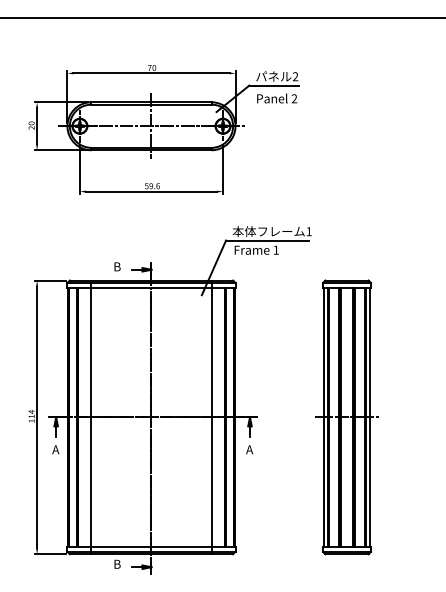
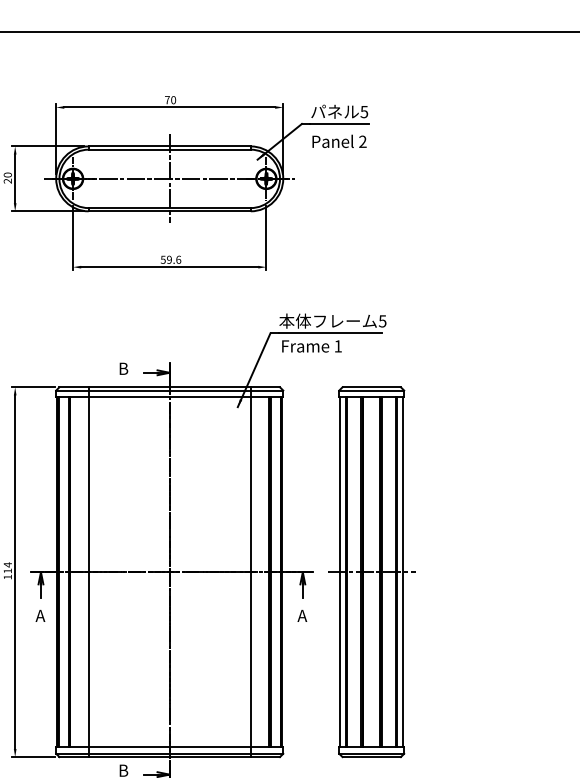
text: (295, 76) -> (364, 111), 2 -> 5
text: (308, 231) -> (381, 321), 1 -> 5
part: (346, 417) -> (371, 572), moved

